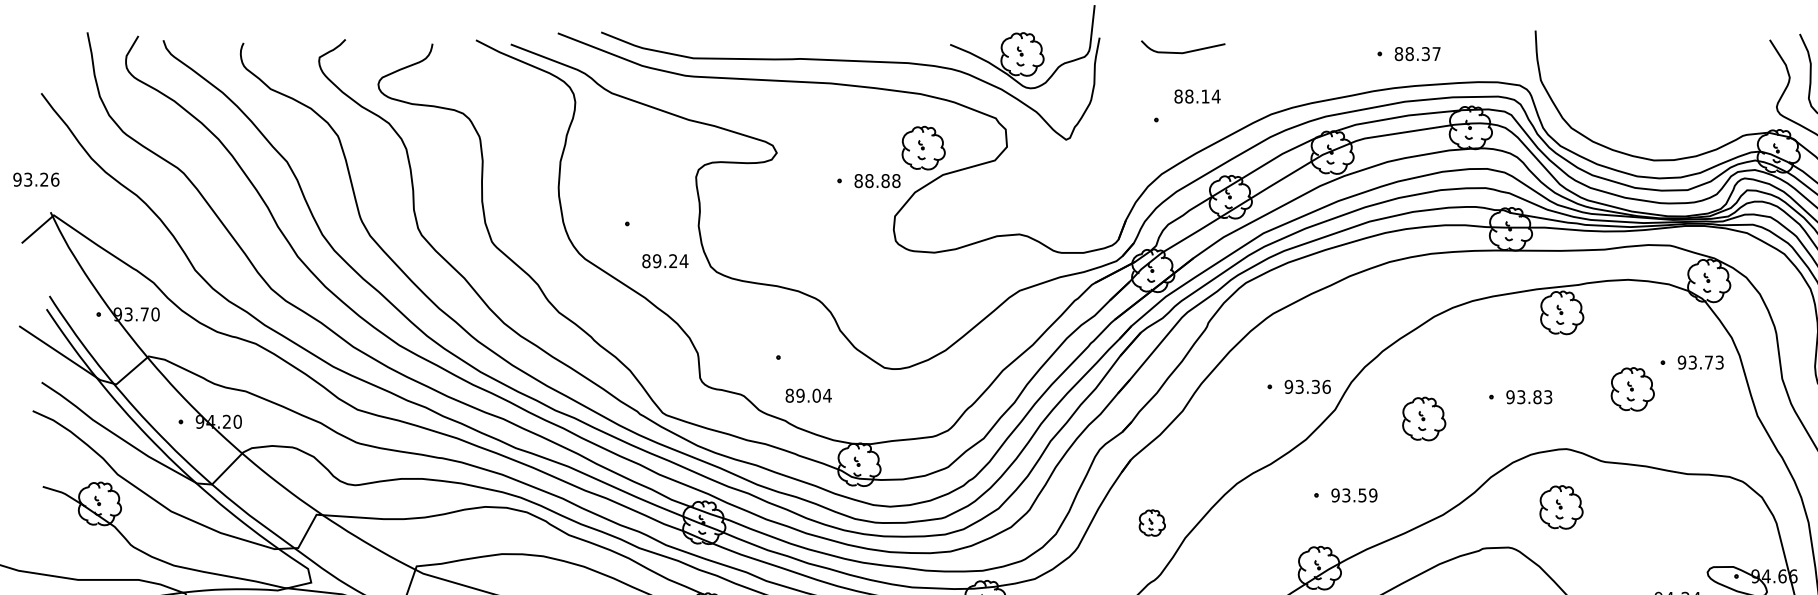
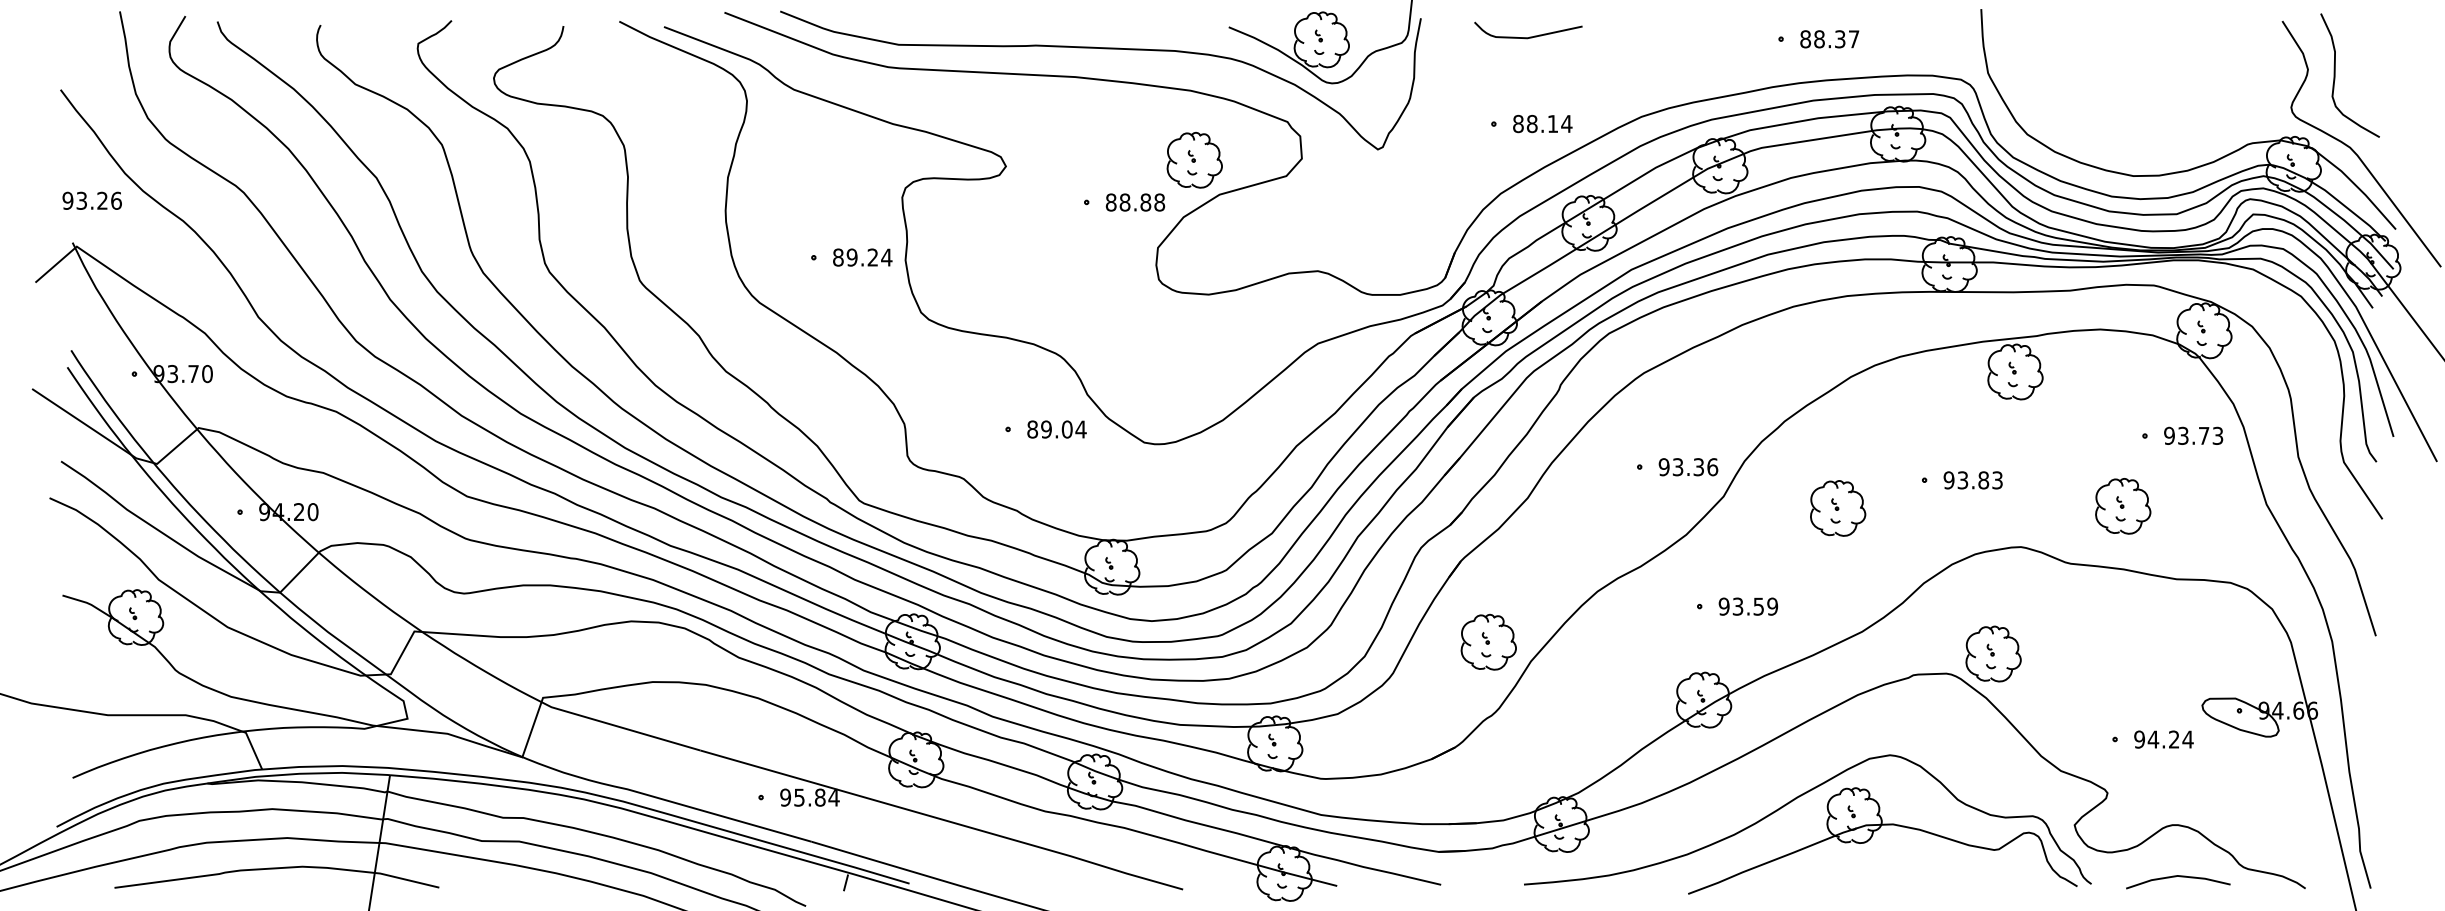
text: (1197, 96) -> (1542, 124), moved
text: (35, 179) -> (91, 200), moved
text: (665, 261) -> (862, 257), moved
part: (1633, 389) -> (2123, 506), moved
text: (808, 395) -> (1056, 429), moved
part: (1561, 506) -> (1993, 653), moved
part: (1152, 522) -> (1488, 641), size x1.67

